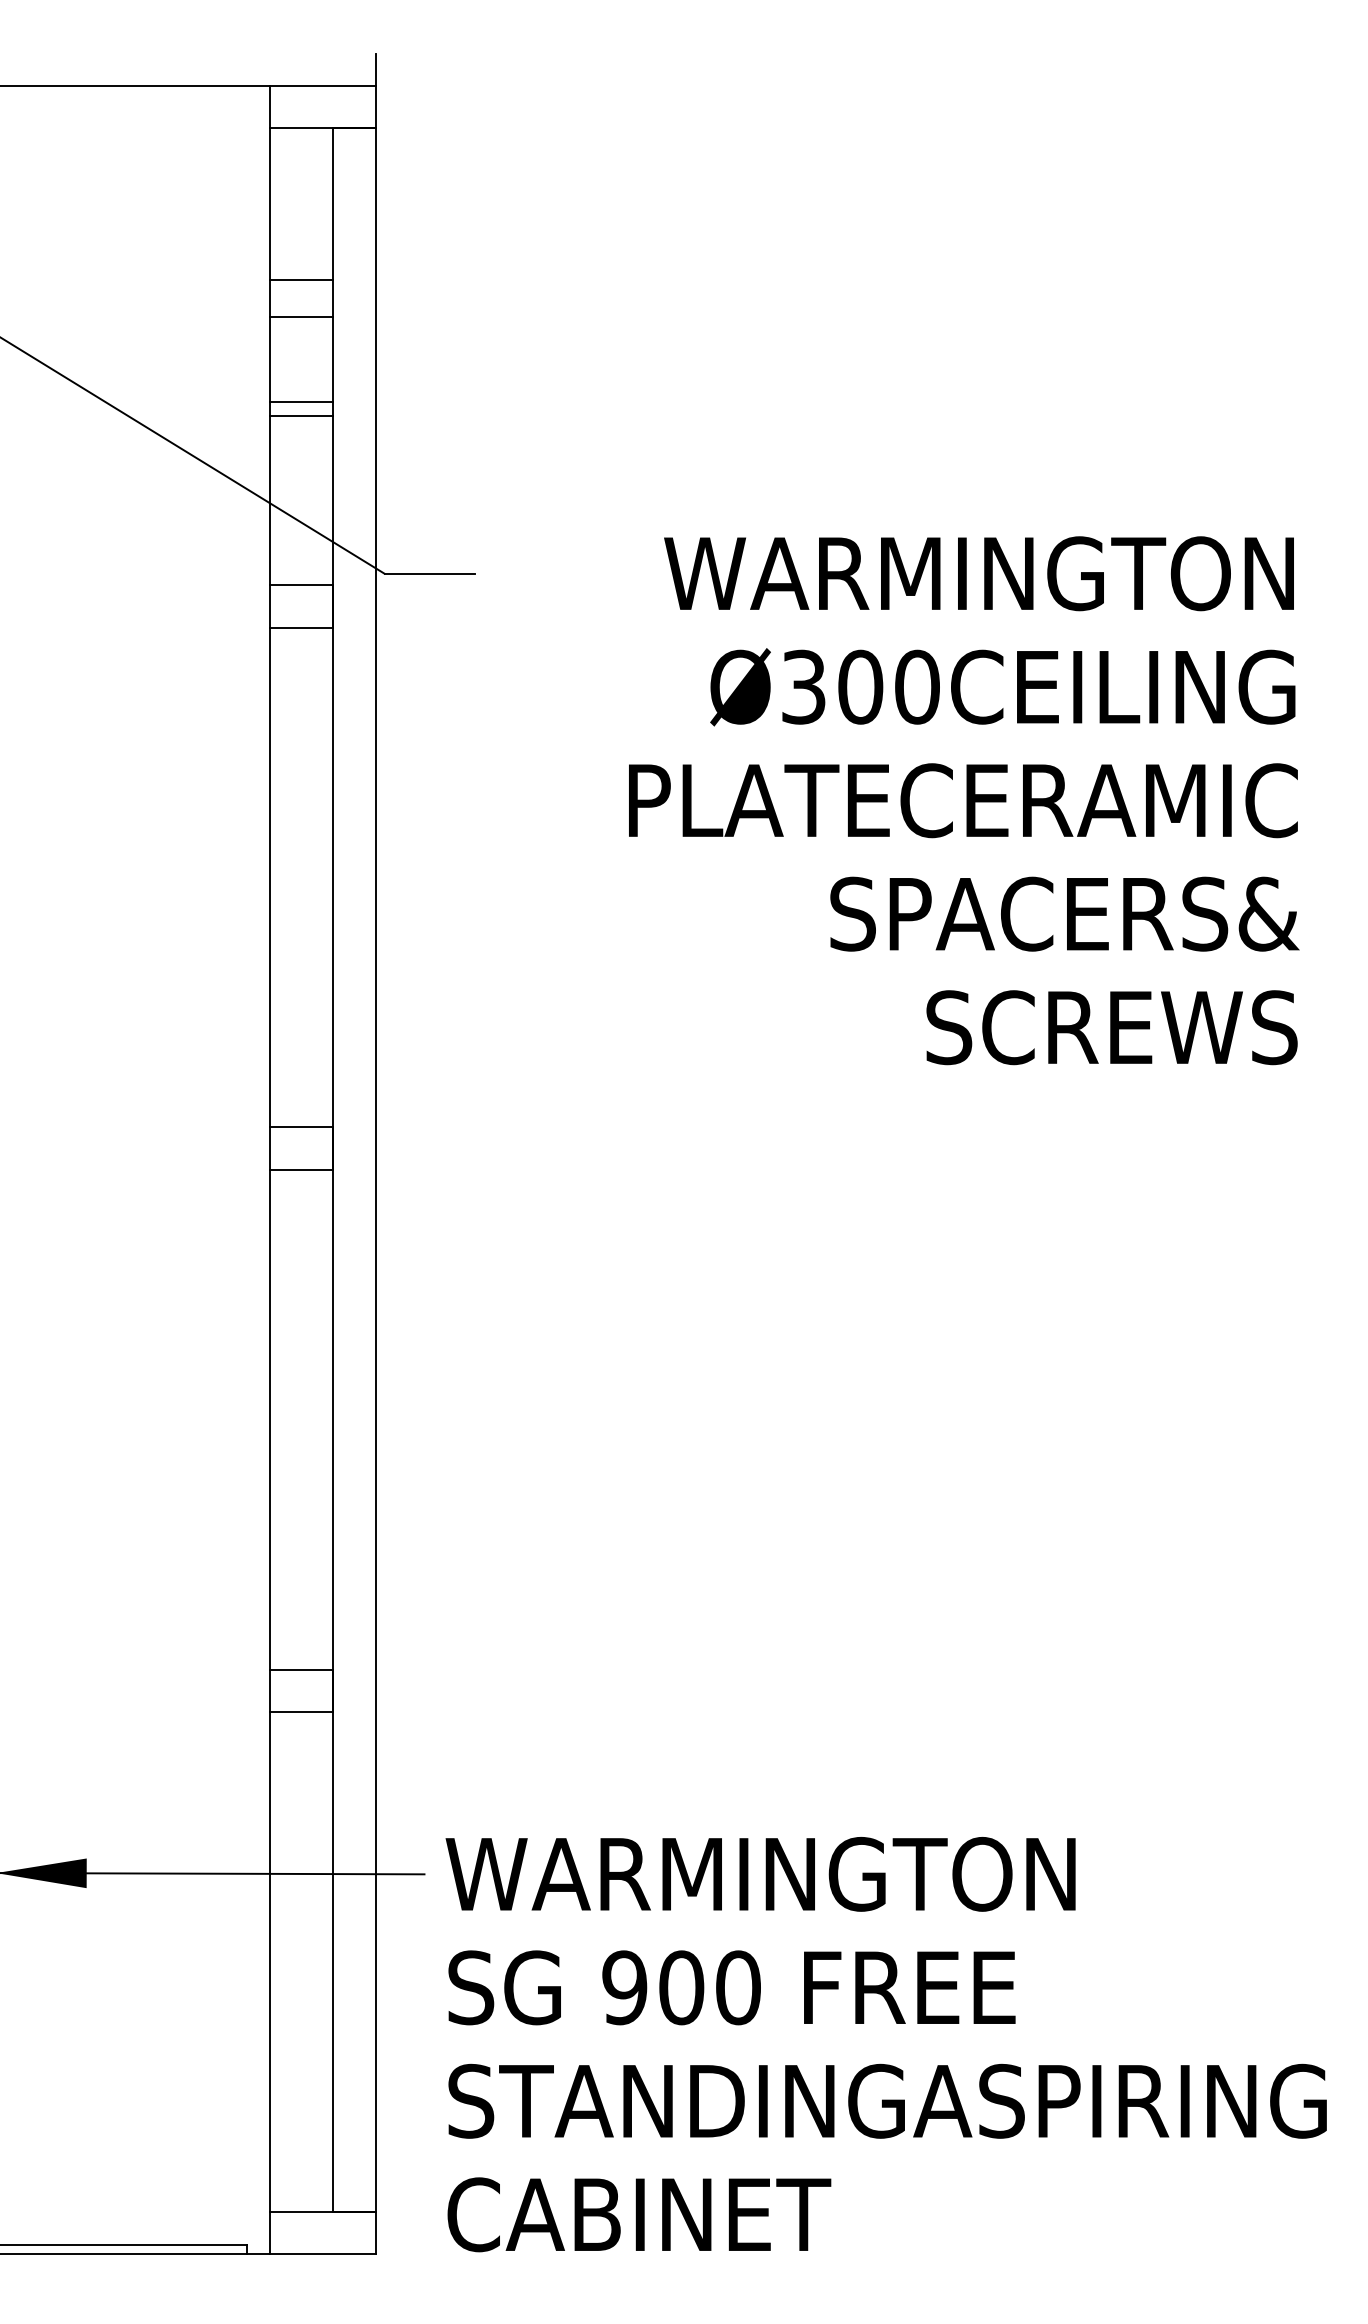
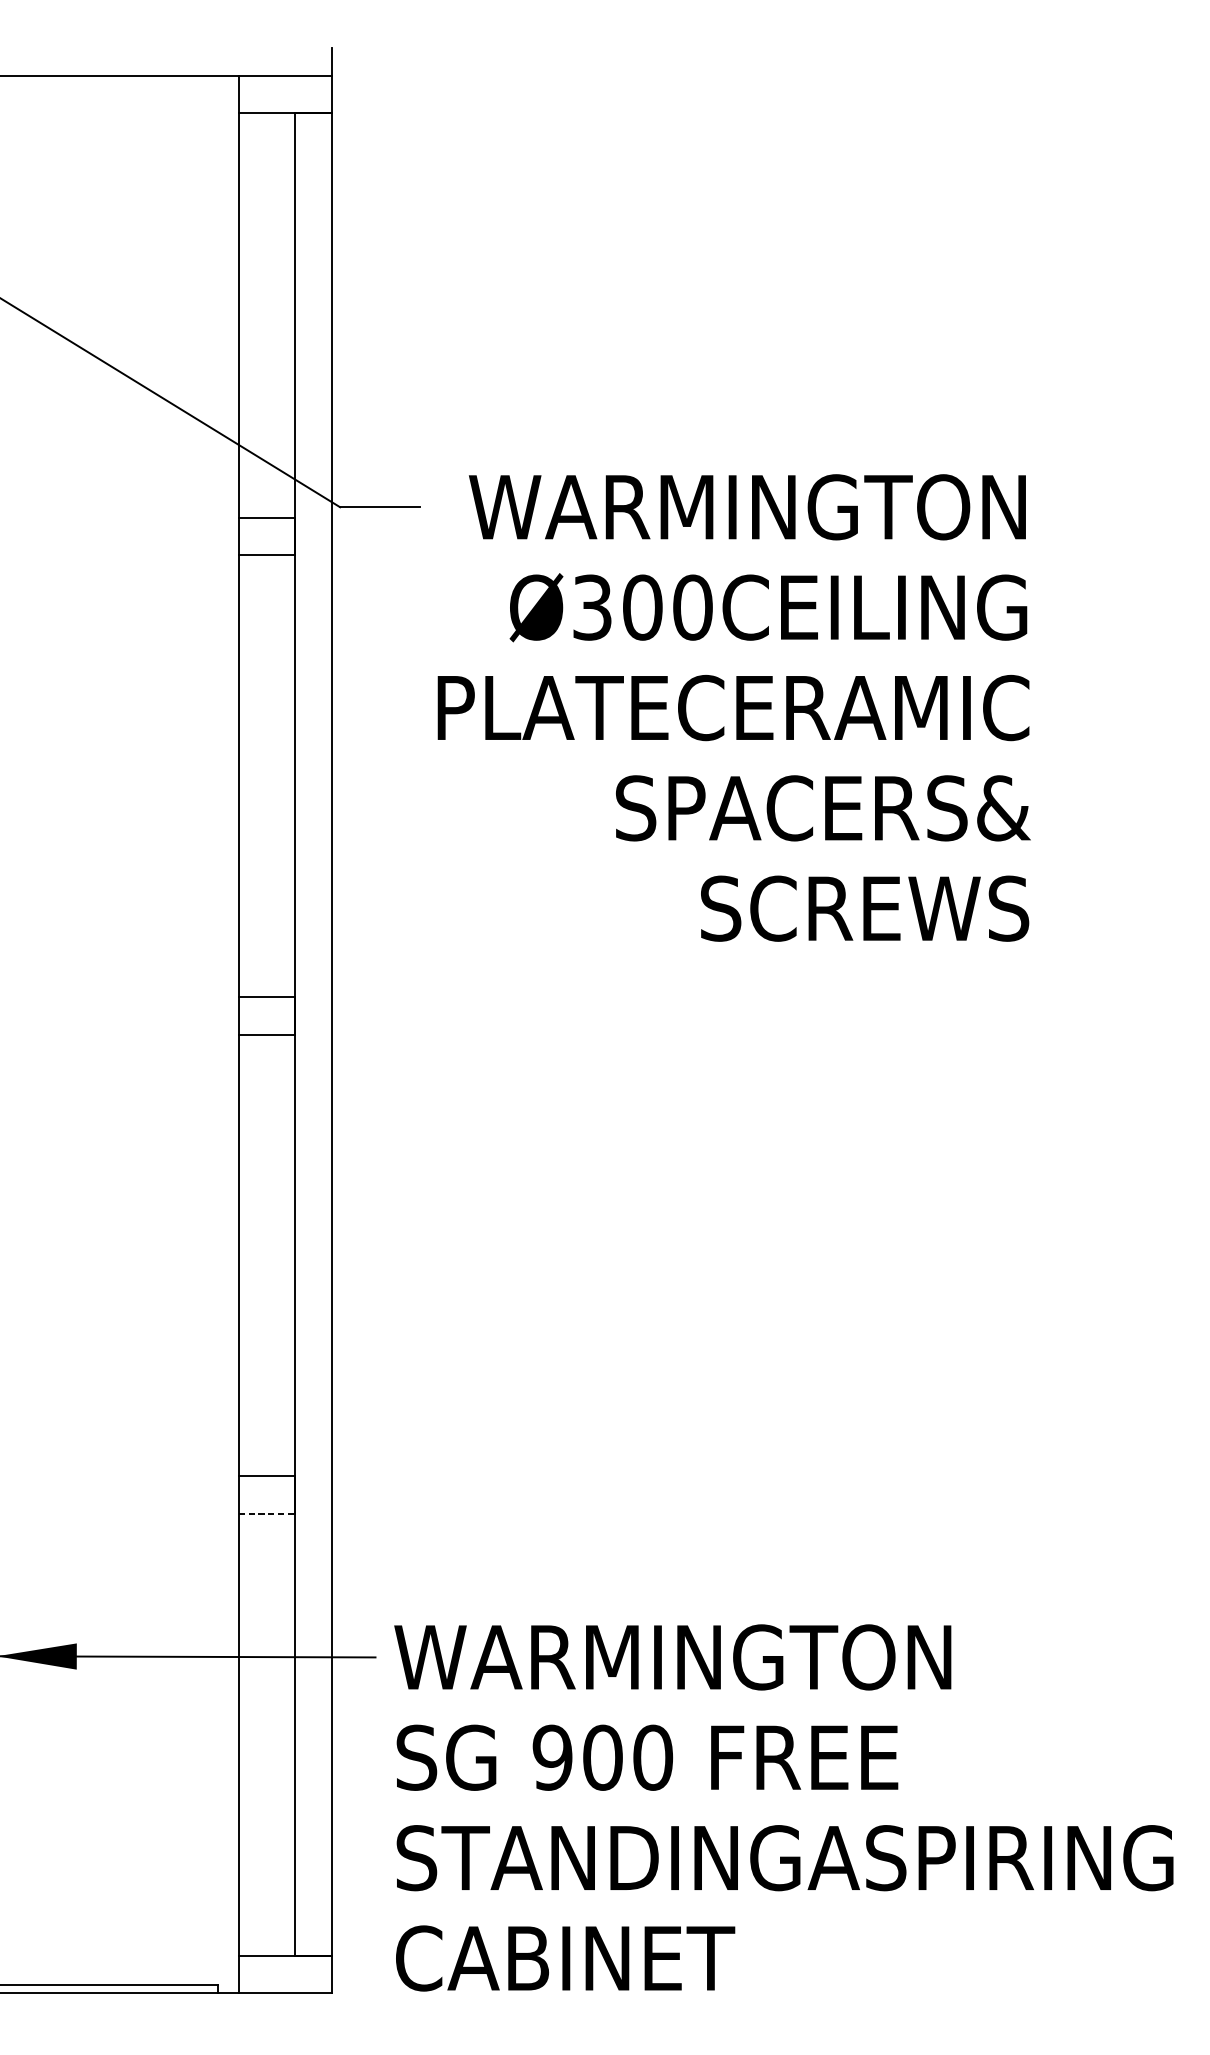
line: (301, 280) -> (266, 247), removed
line: (301, 317) -> (266, 280), removed
line: (301, 402) -> (266, 355), removed
line: (301, 415) -> (266, 367), removed
text: (964, 800) -> (734, 707), moved
line: (301, 1712) -> (266, 1514), solid -> dashed

